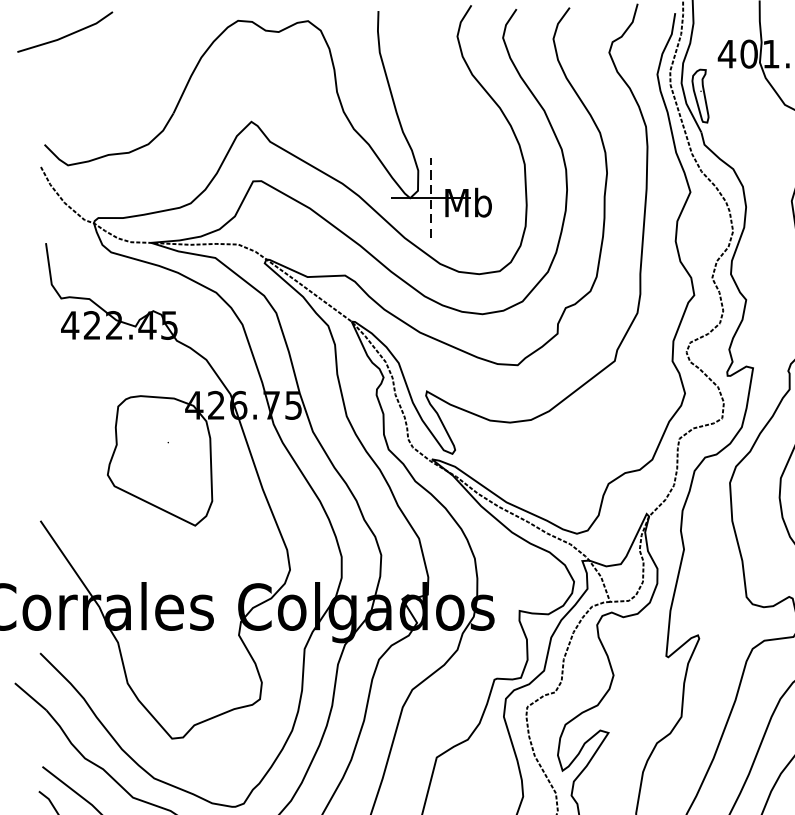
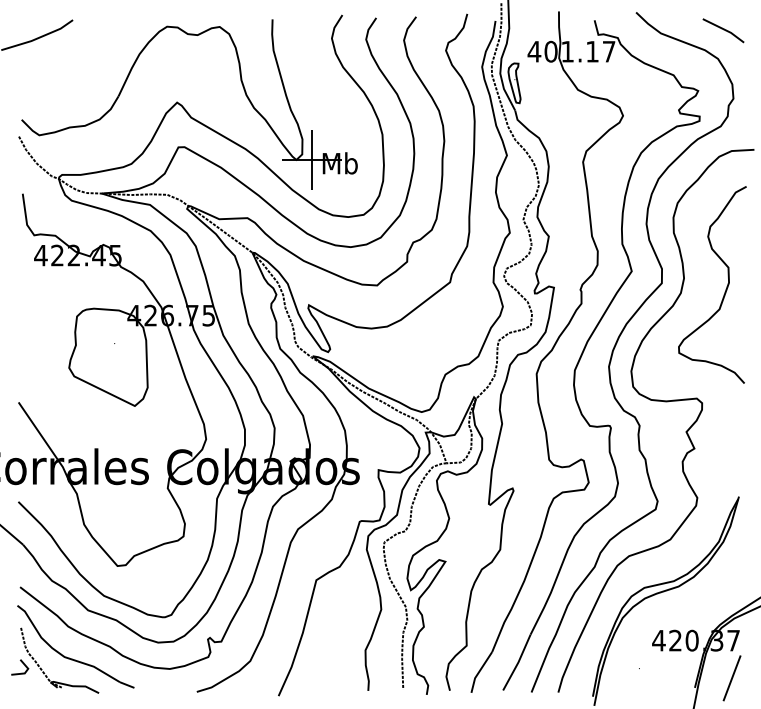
line: (431, 197) -> (312, 159), dashed -> solid

